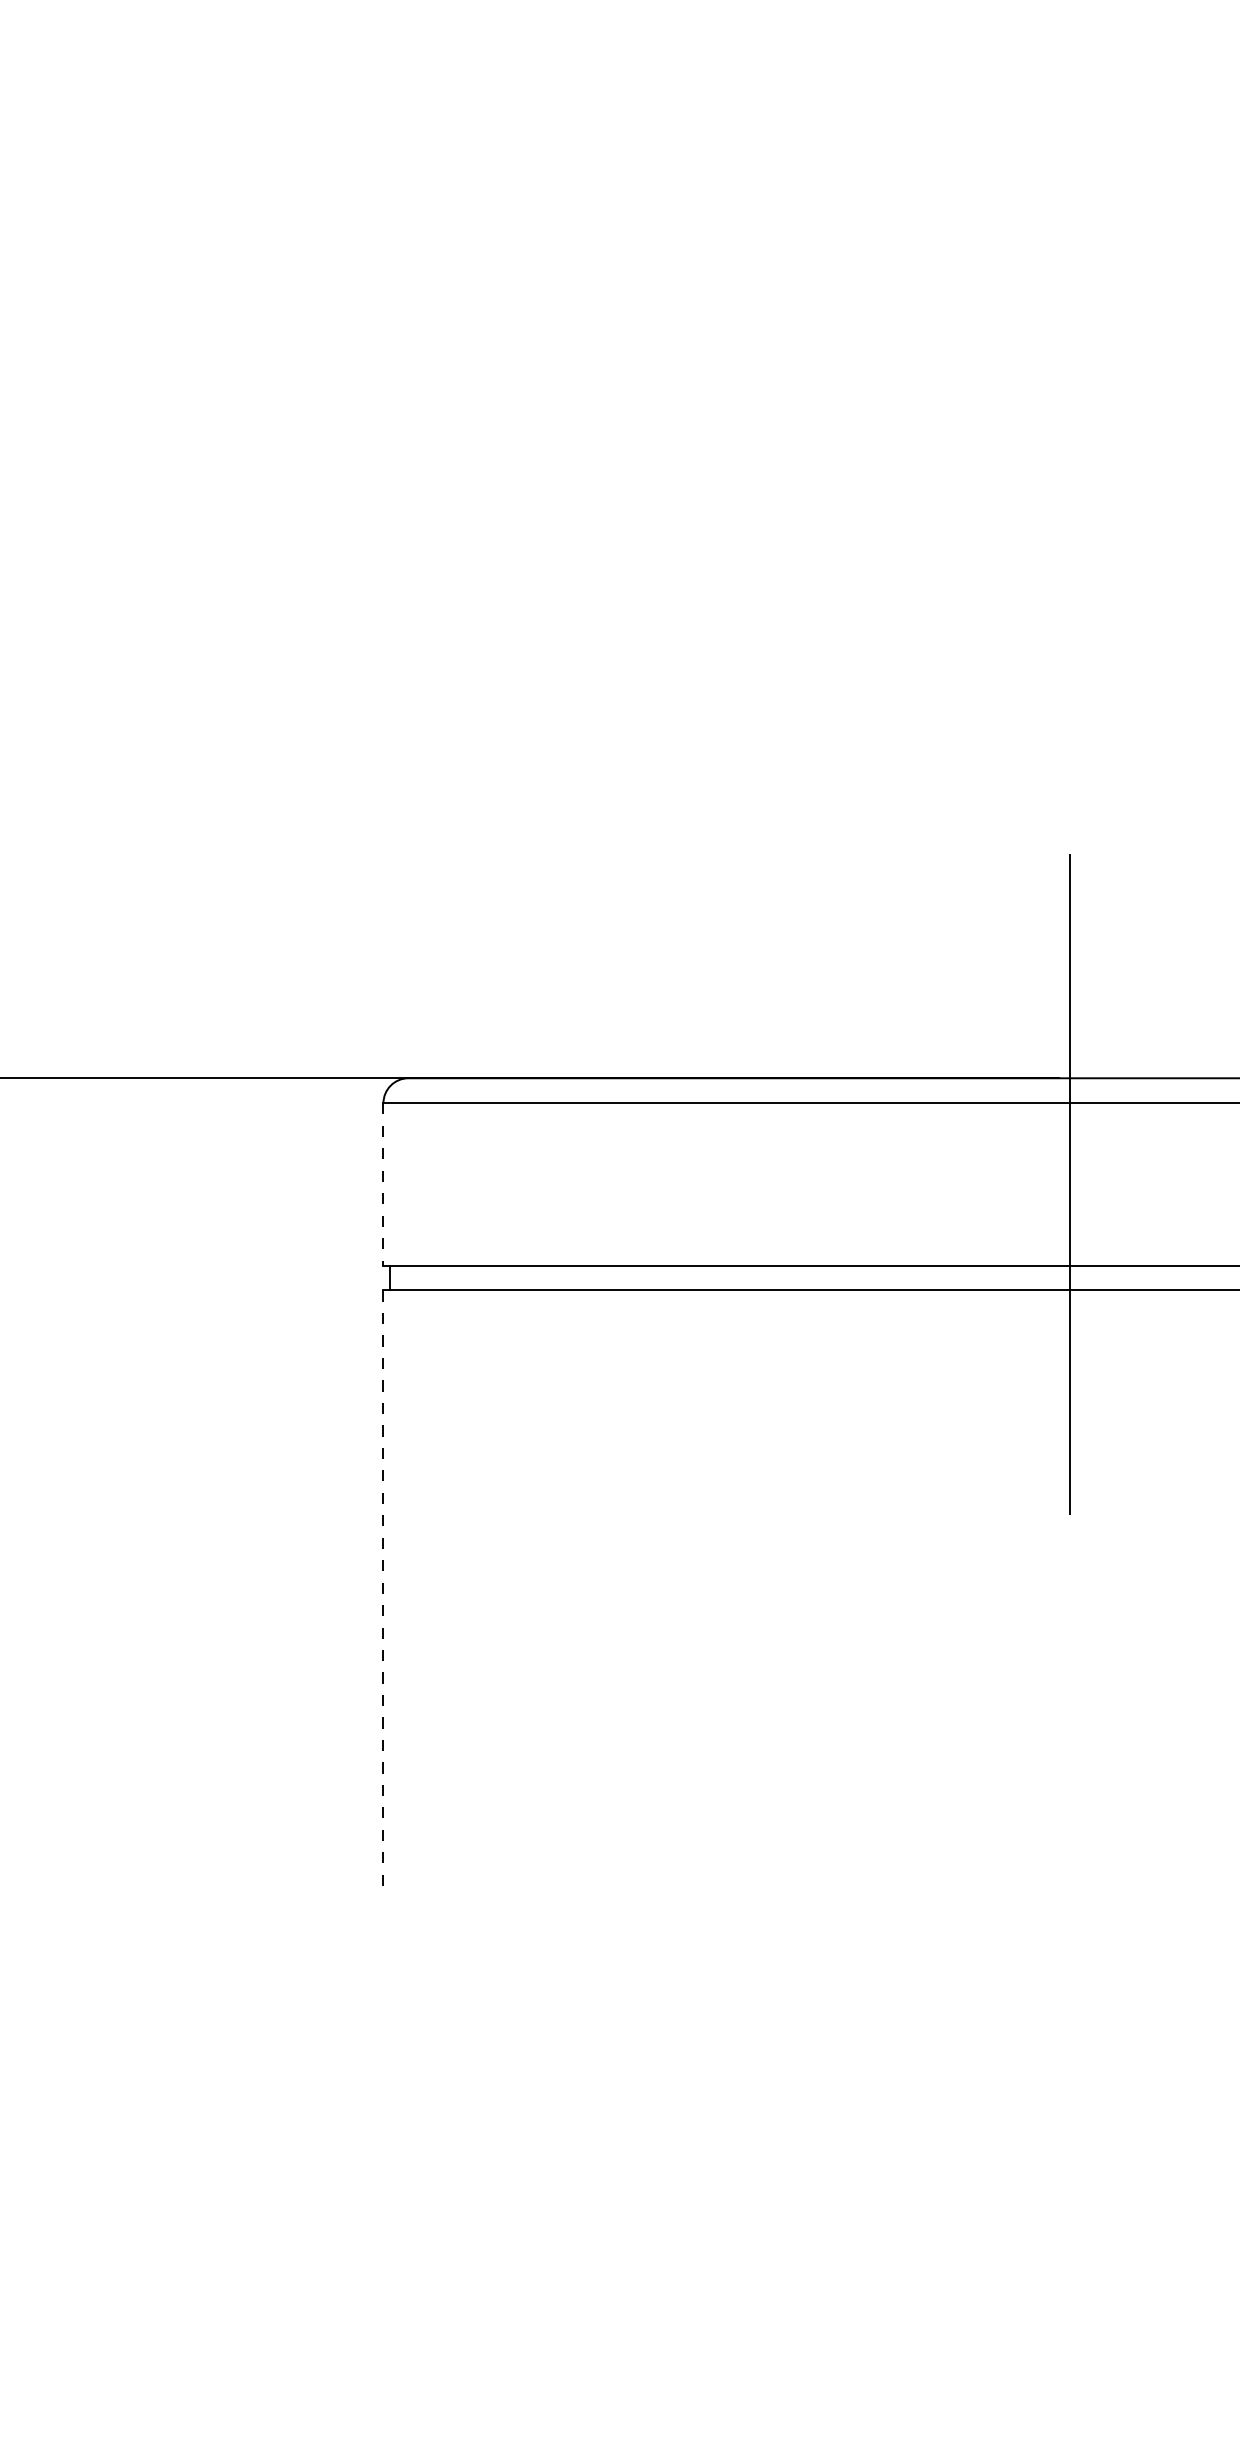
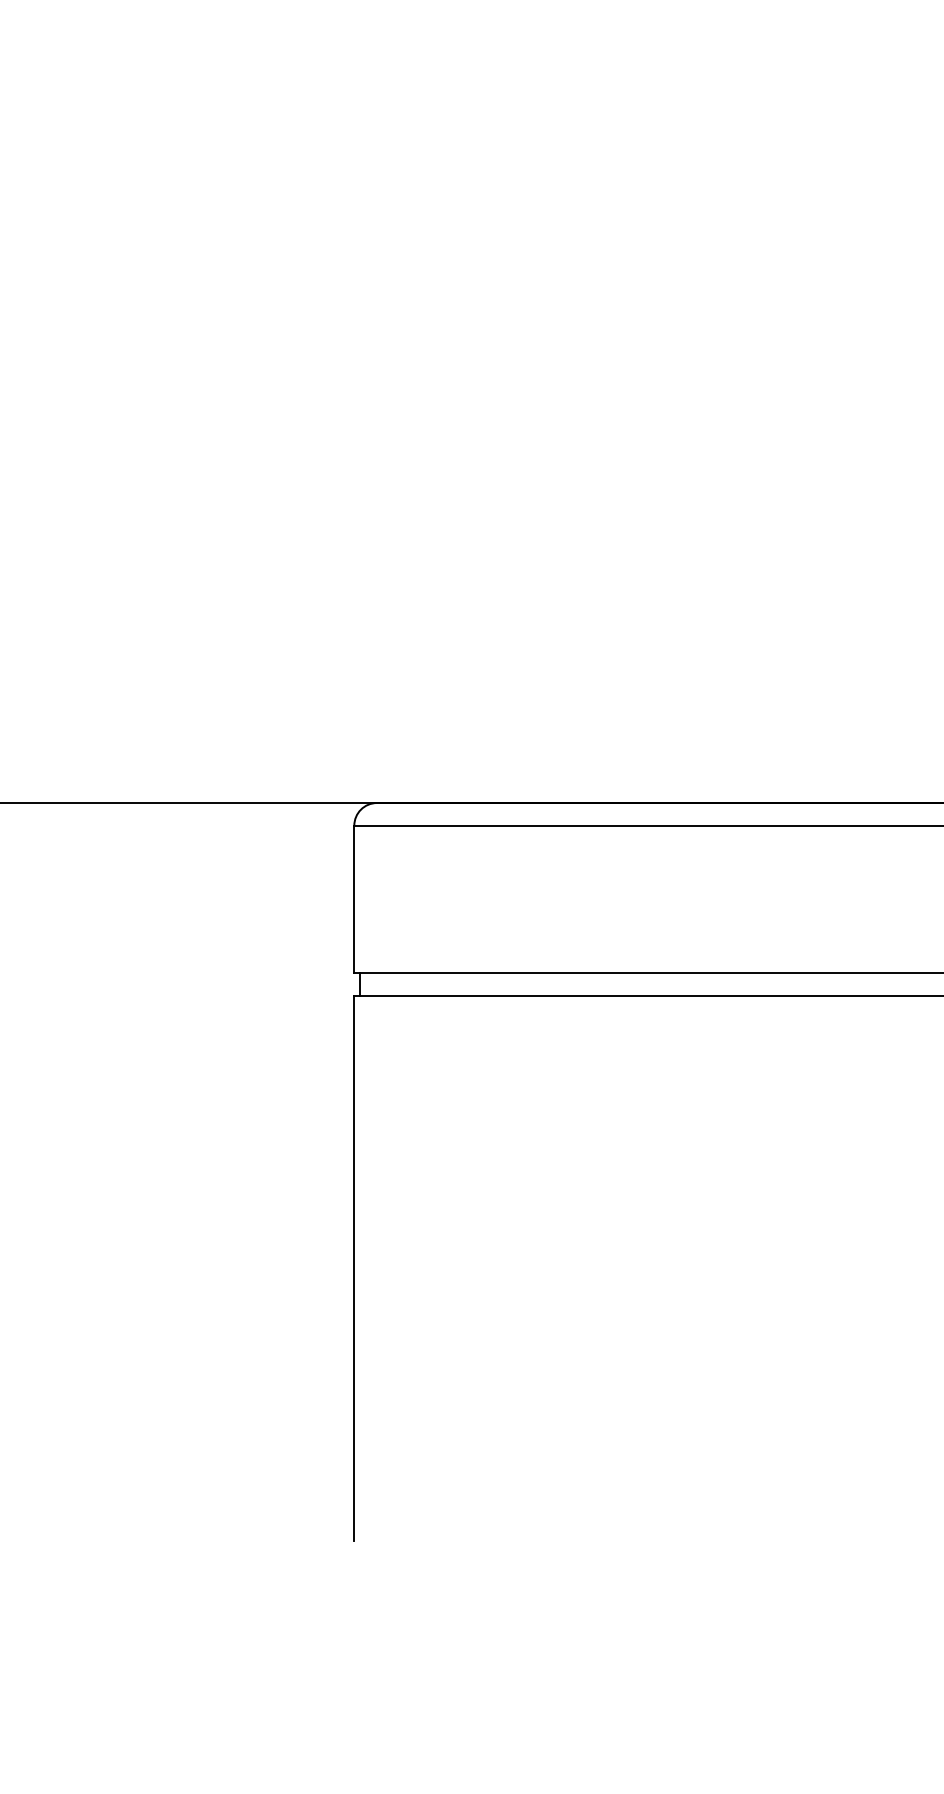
line: (383, 1184) -> (354, 899), dashed -> solid
line: (383, 1590) -> (354, 1268), dashed -> solid

